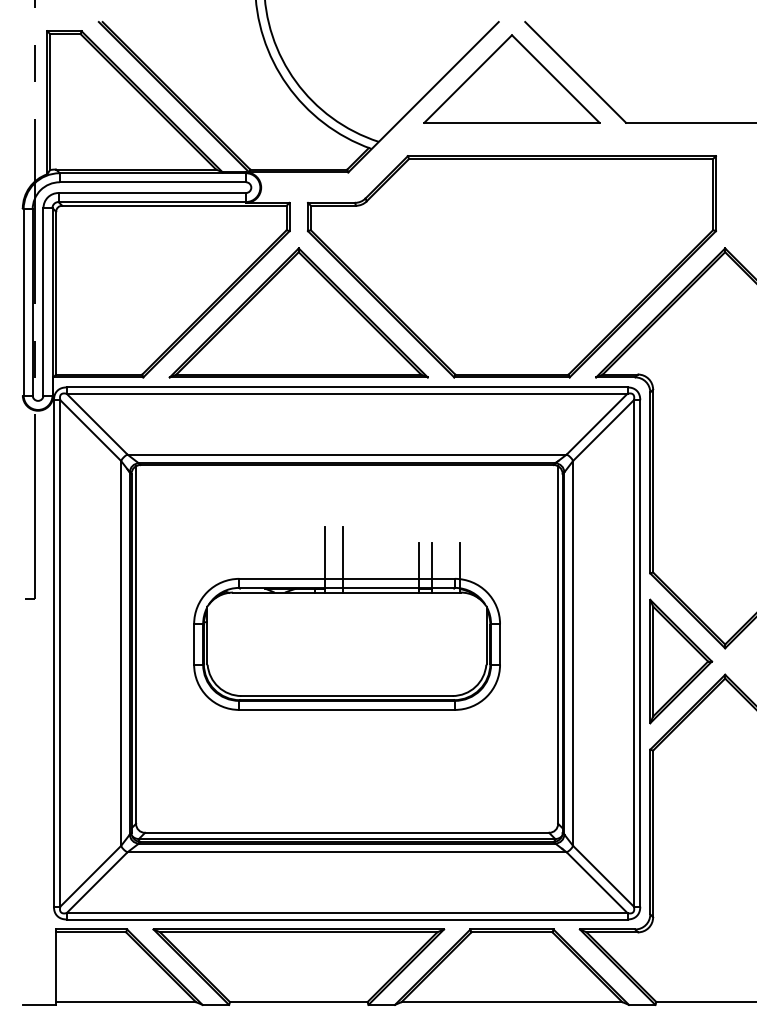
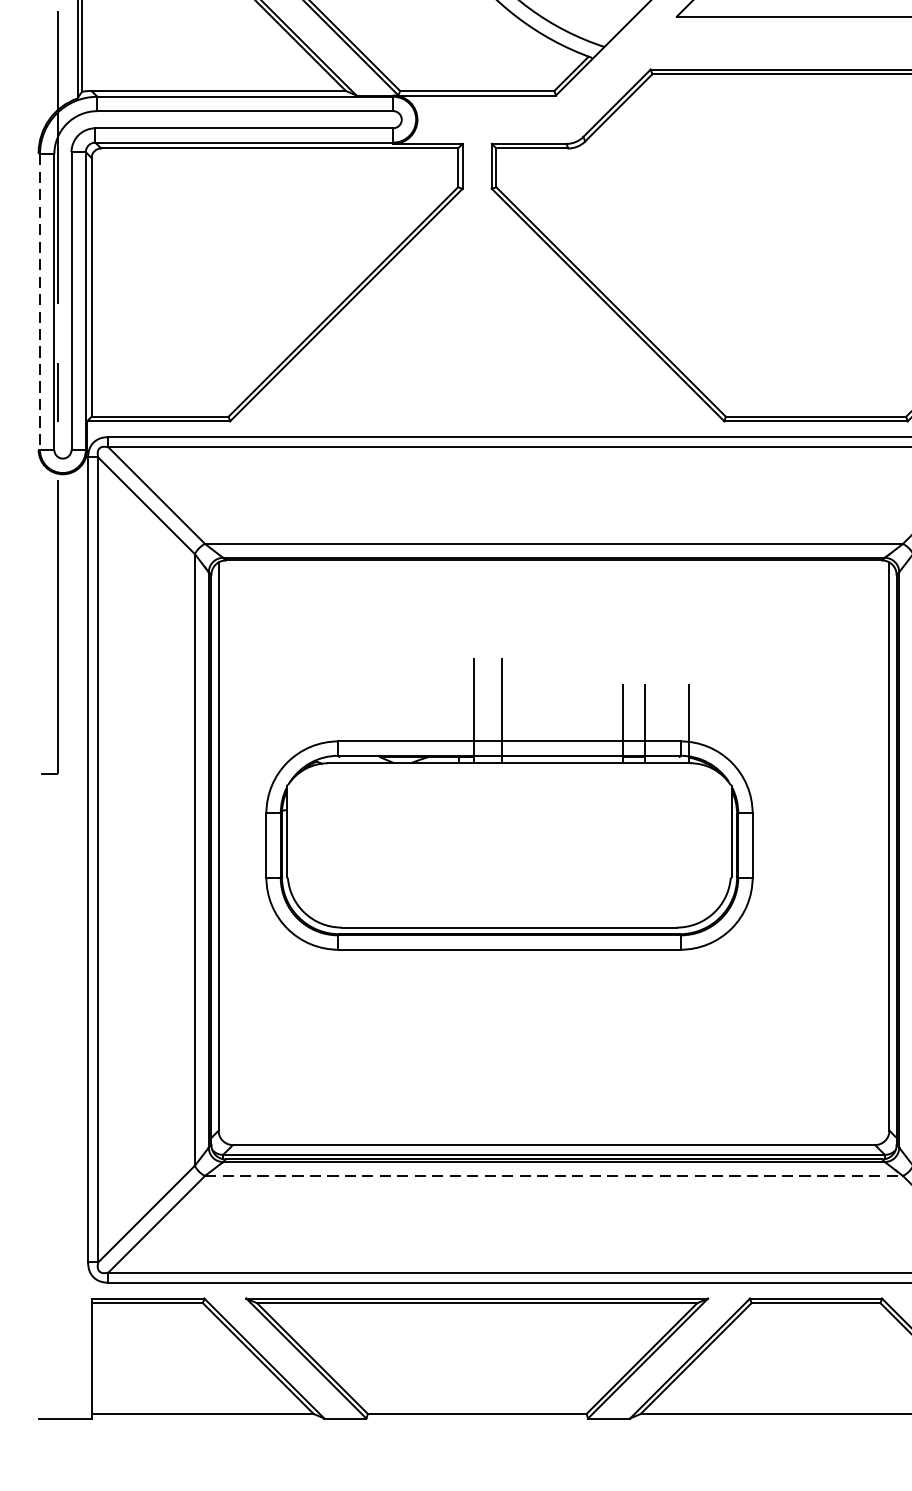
line: (23, 302) -> (39, 302), solid -> dashed
part: (298, 312) -> (476, 318), removed
part: (346, 618) -> (508, 804), moved
line: (347, 852) -> (554, 1176), solid -> dashed

